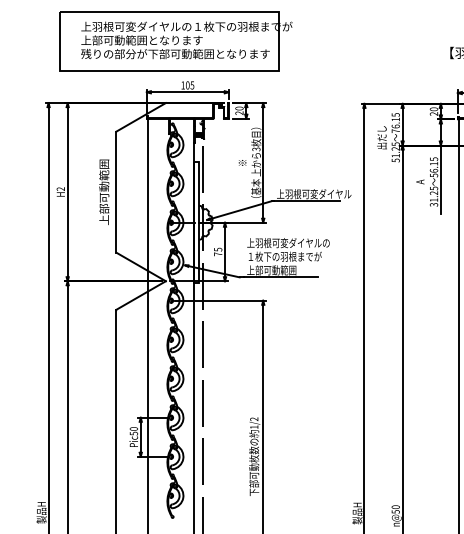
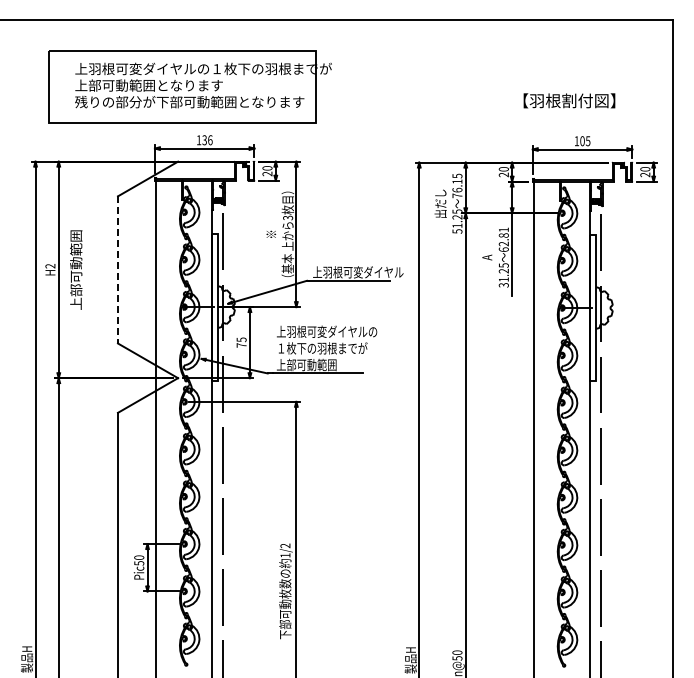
text: (190, 85) -> (207, 140), 105 -> 136
text: (433, 167) -> (503, 239), 56.15 -> 62.81
text: (104, 191) -> (76, 269), moved
line: (116, 191) -> (117, 269), solid -> dashed

